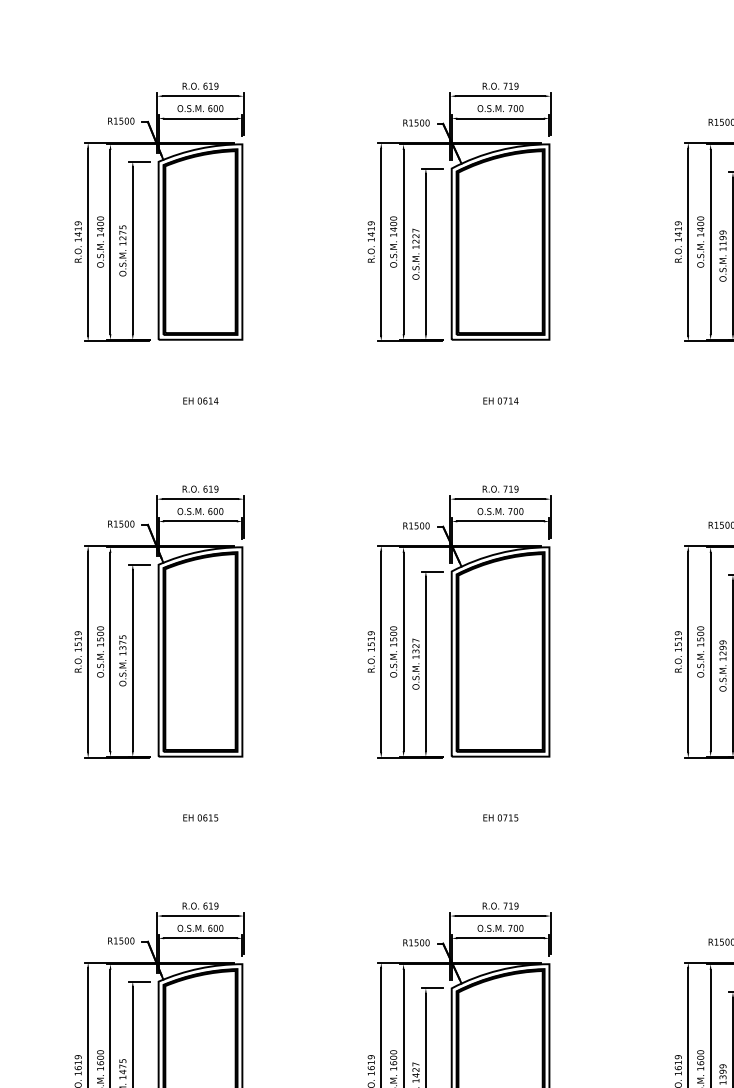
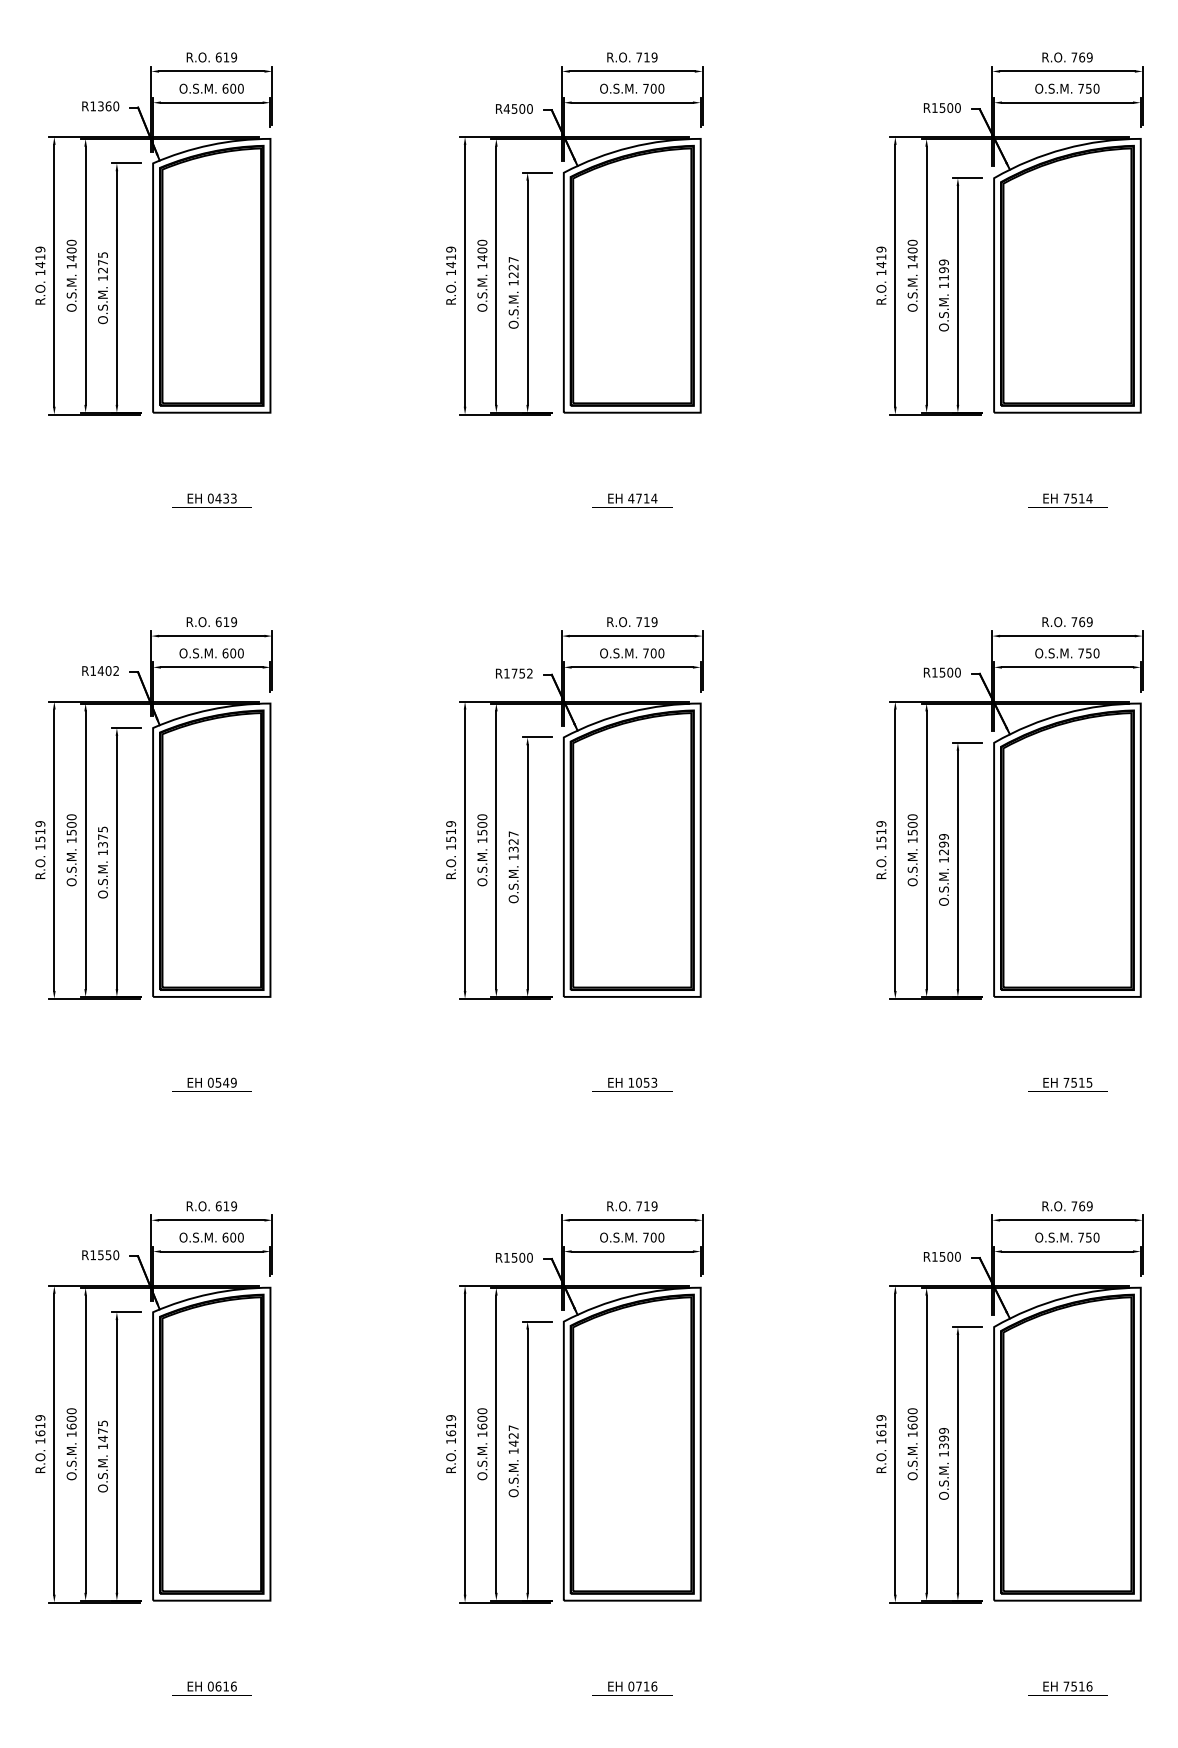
text: (123, 120) -> (104, 105), R1500 -> R1360
text: (410, 122) -> (506, 108), R1500 -> R4500
text: (210, 400) -> (225, 498), 0614 -> 0433
text: (500, 400) -> (631, 498), 0714 -> 4714
text: (126, 524) -> (108, 671), R1500 -> R1402
text: (421, 525) -> (521, 673), R1500 -> R1752
text: (210, 817) -> (225, 1082), 0615 -> 0549
text: (507, 817) -> (642, 1082), 0715 -> 1053
text: (126, 941) -> (108, 1255), R1500 -> R1550

